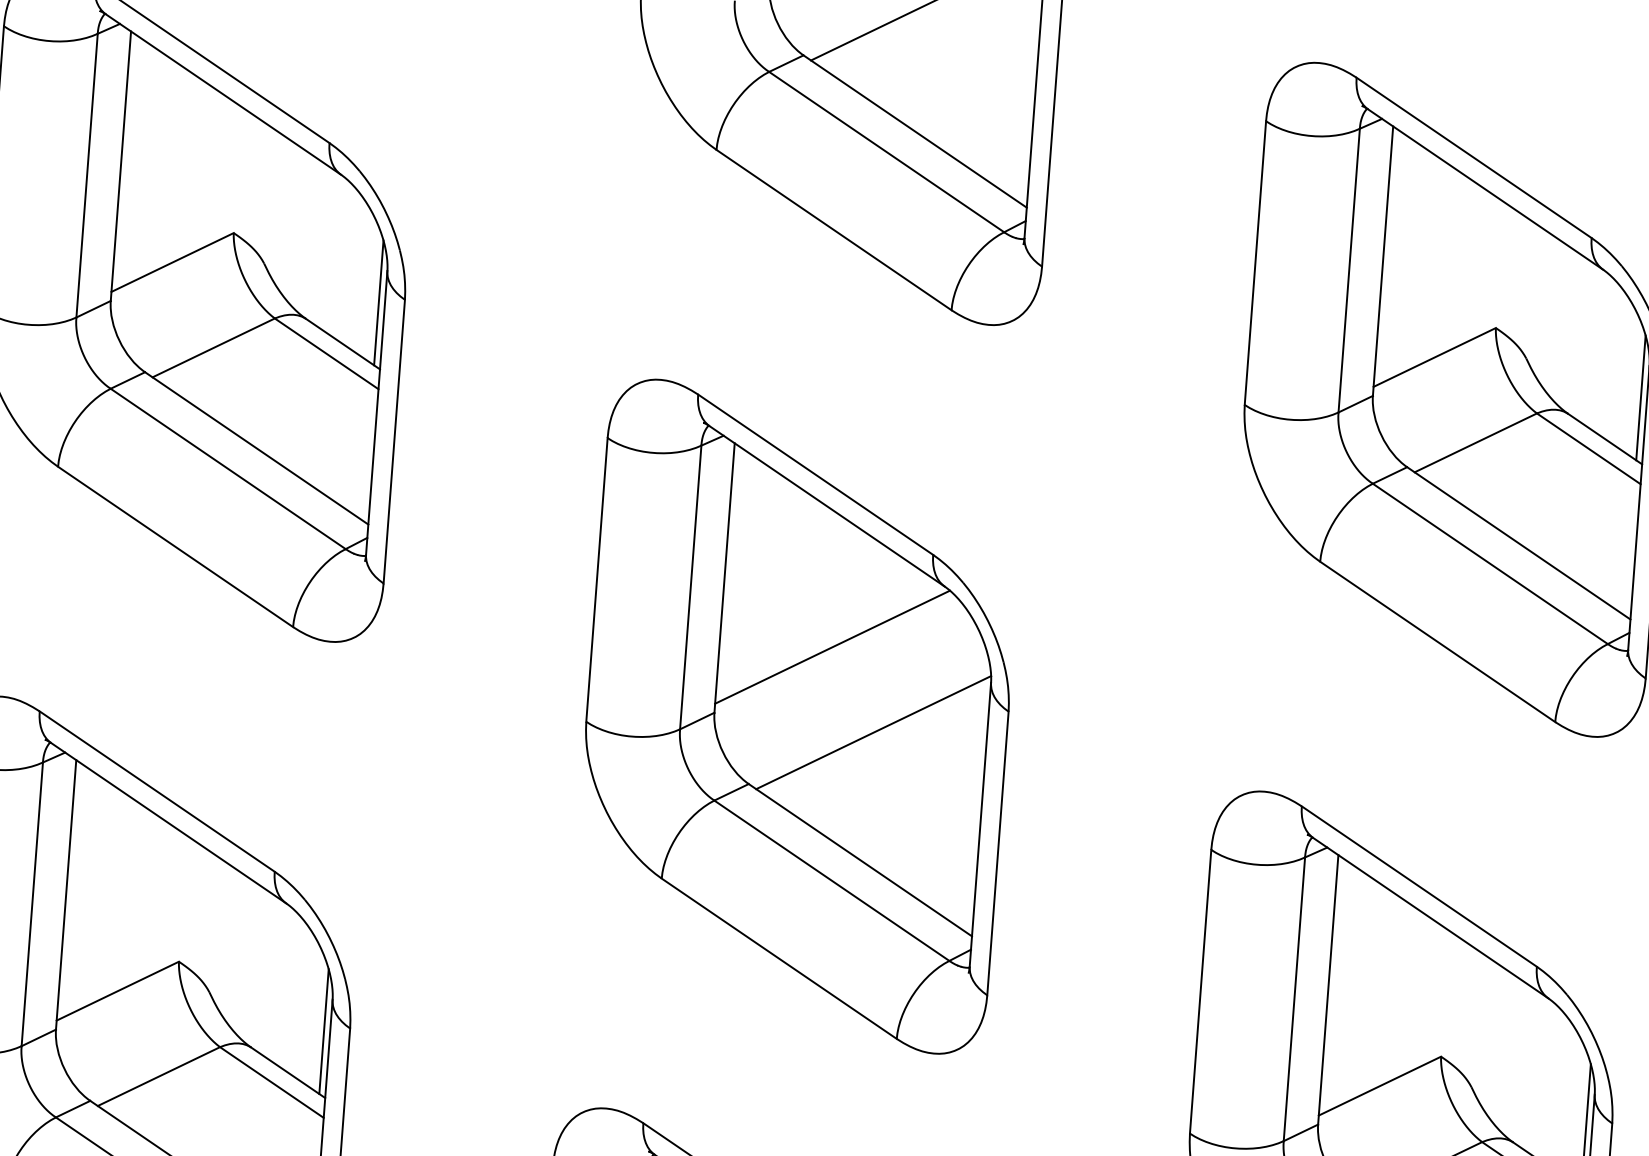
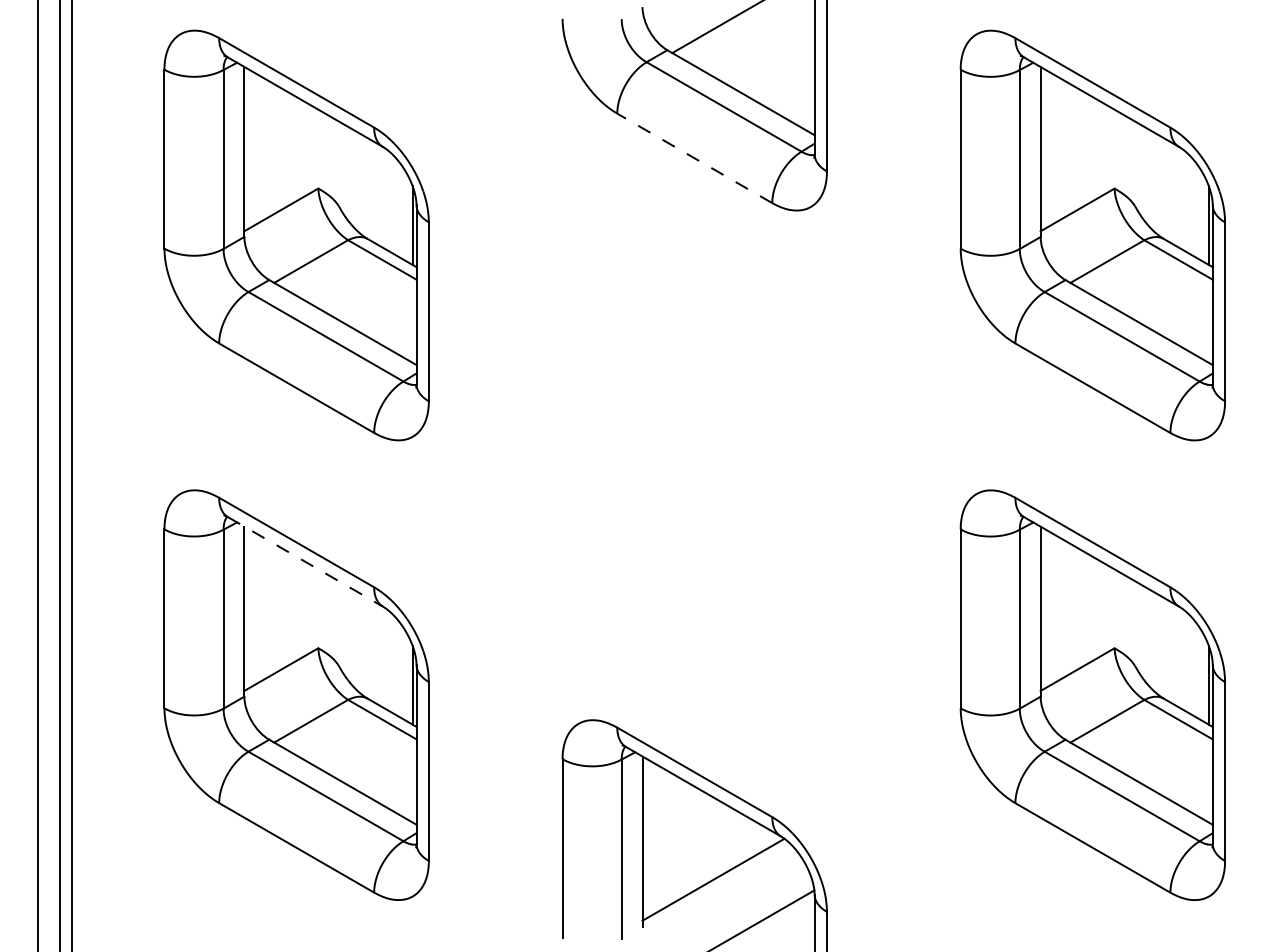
line: (833, 230) -> (694, 158), solid -> dashed
part: (797, 716) -> (694, 465), removed
line: (168, 824) -> (305, 562), solid -> dashed

